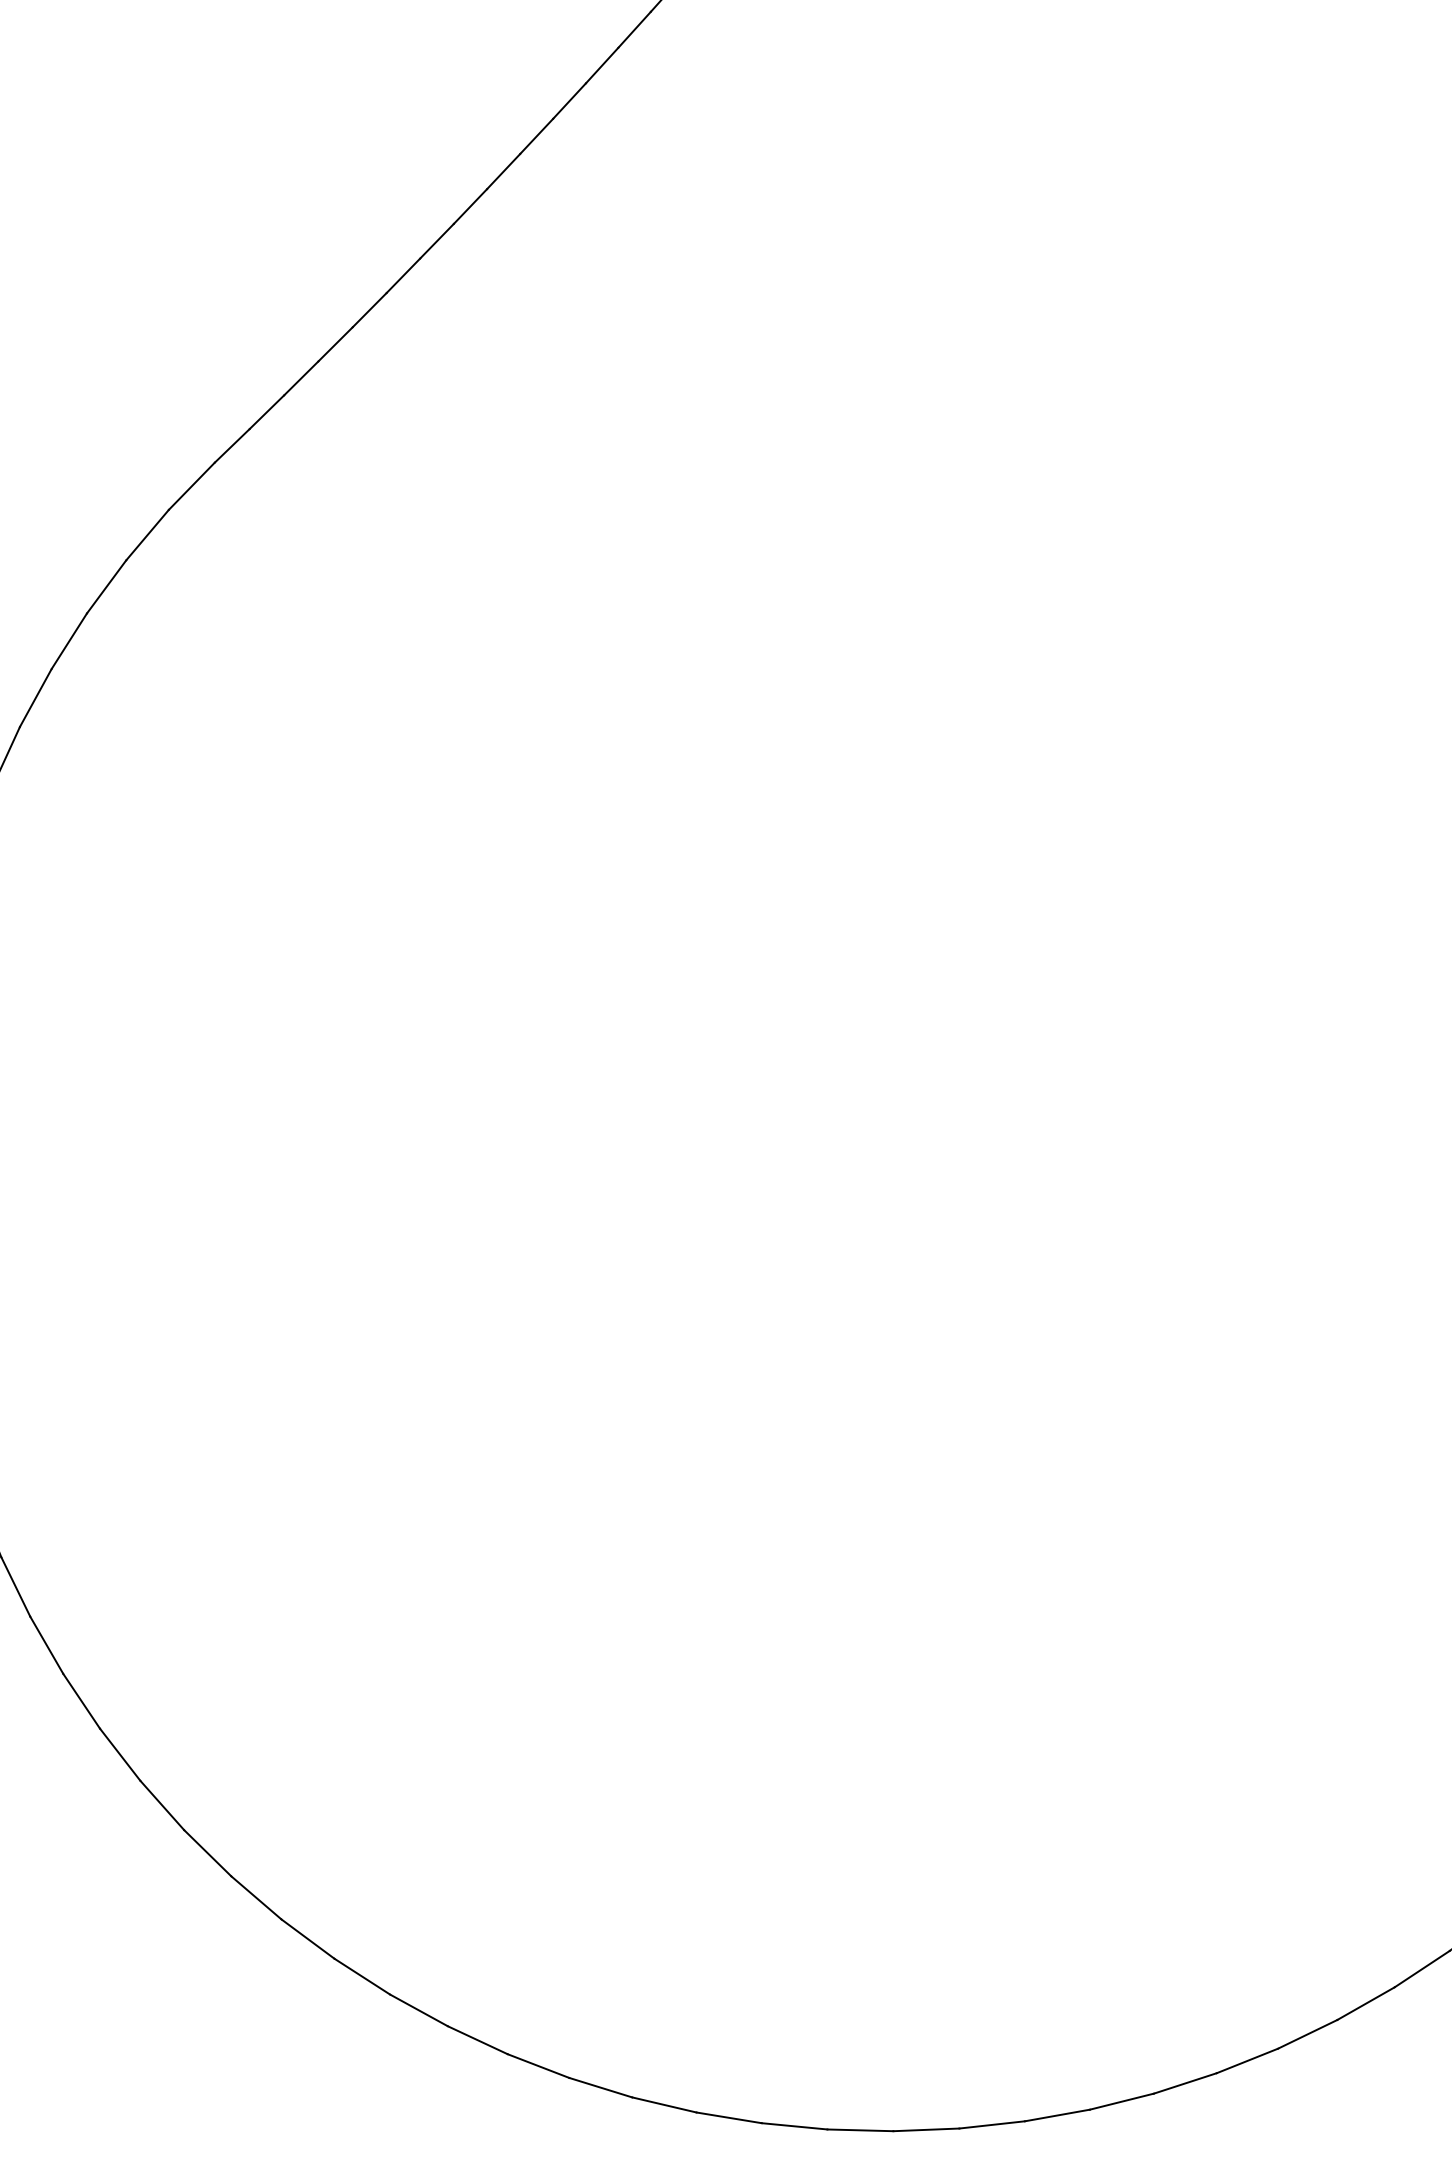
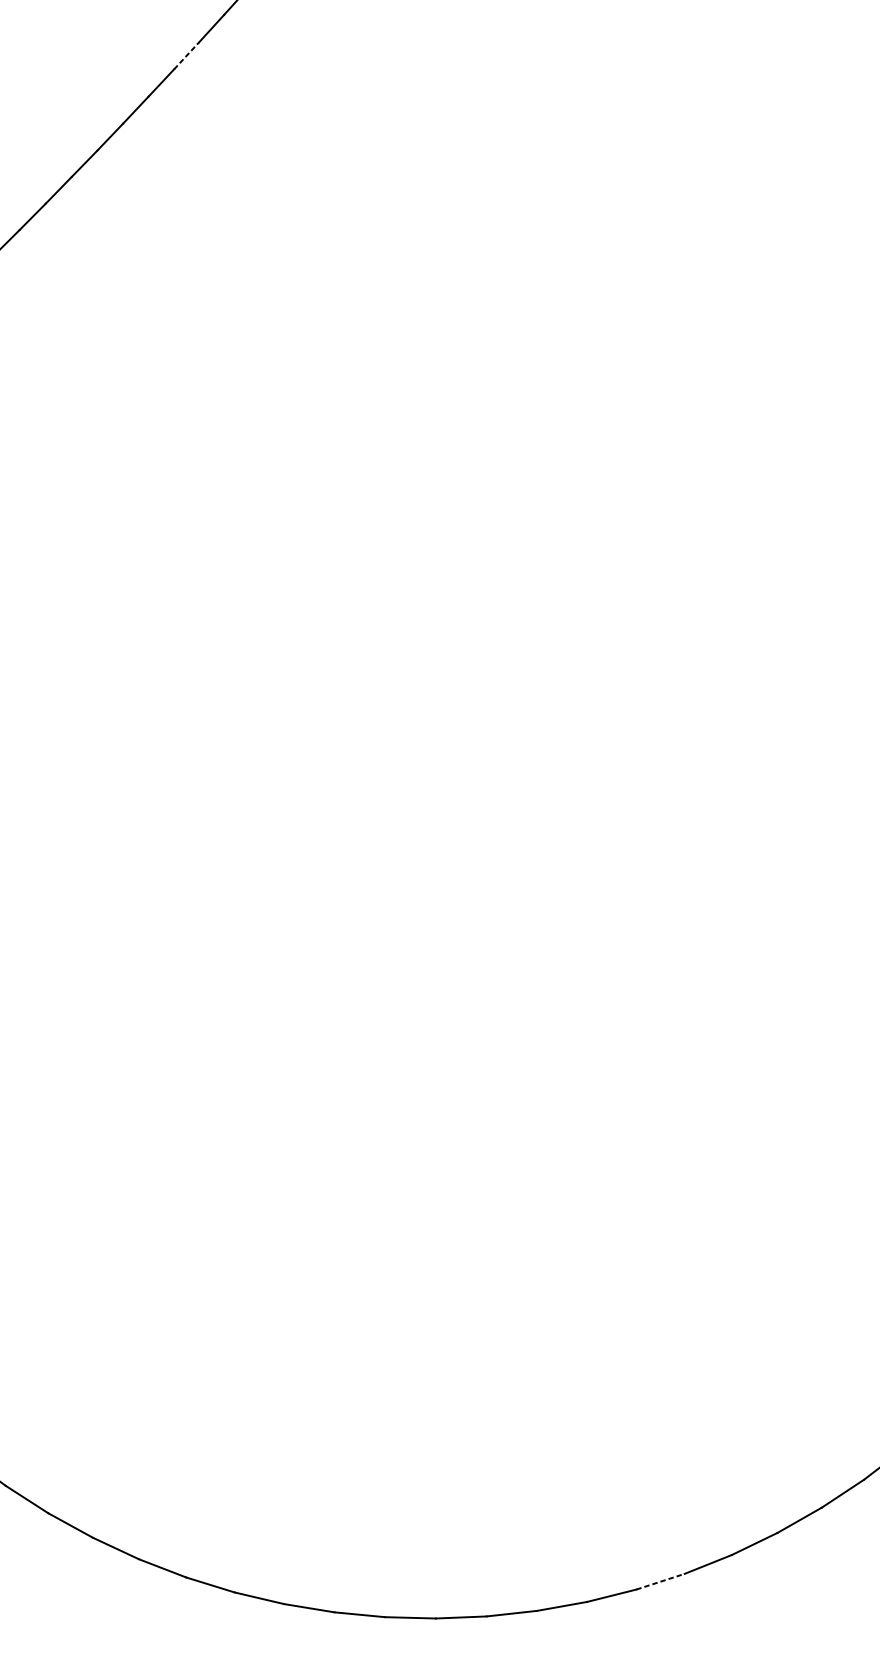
line: (569, 100) -> (186, 55), solid -> dashed
line: (1185, 2083) -> (660, 1581), solid -> dashed

